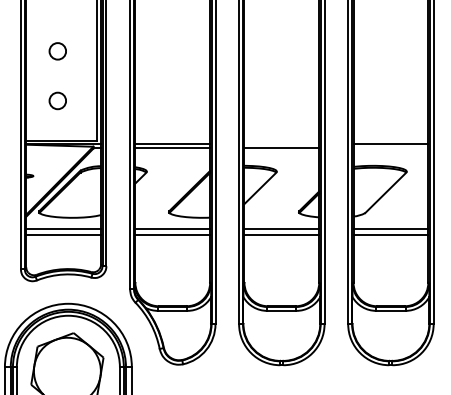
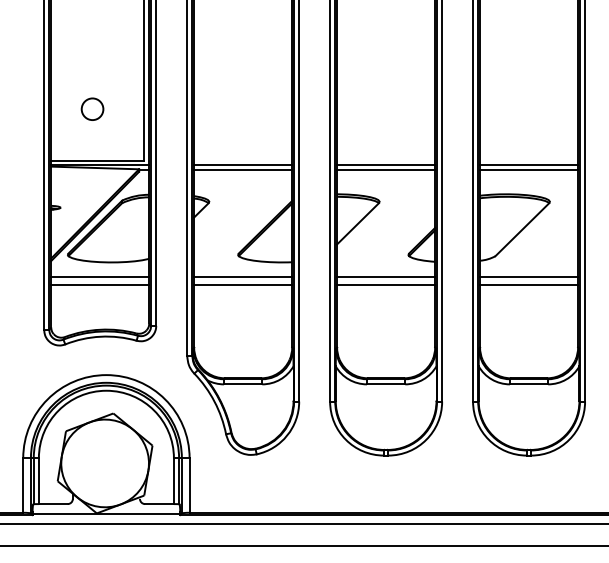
circle: (57, 50) -> (92, 43), removed
line: (282, 143) -> (386, 165), added
line: (391, 147) -> (529, 170), added

